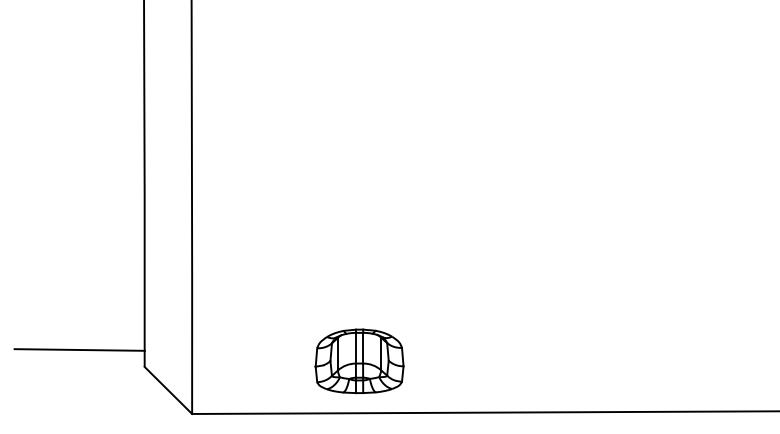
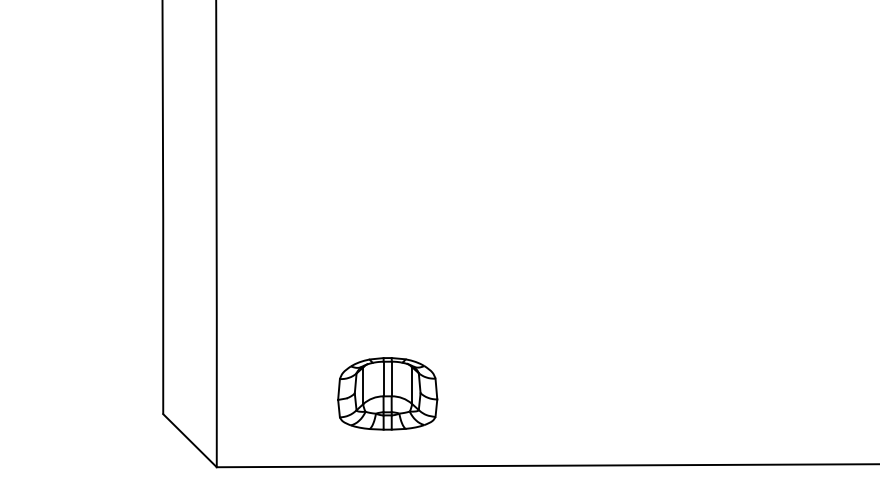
line: (79, 349) -> (89, 394), removed
part: (359, 361) -> (387, 393), moved

